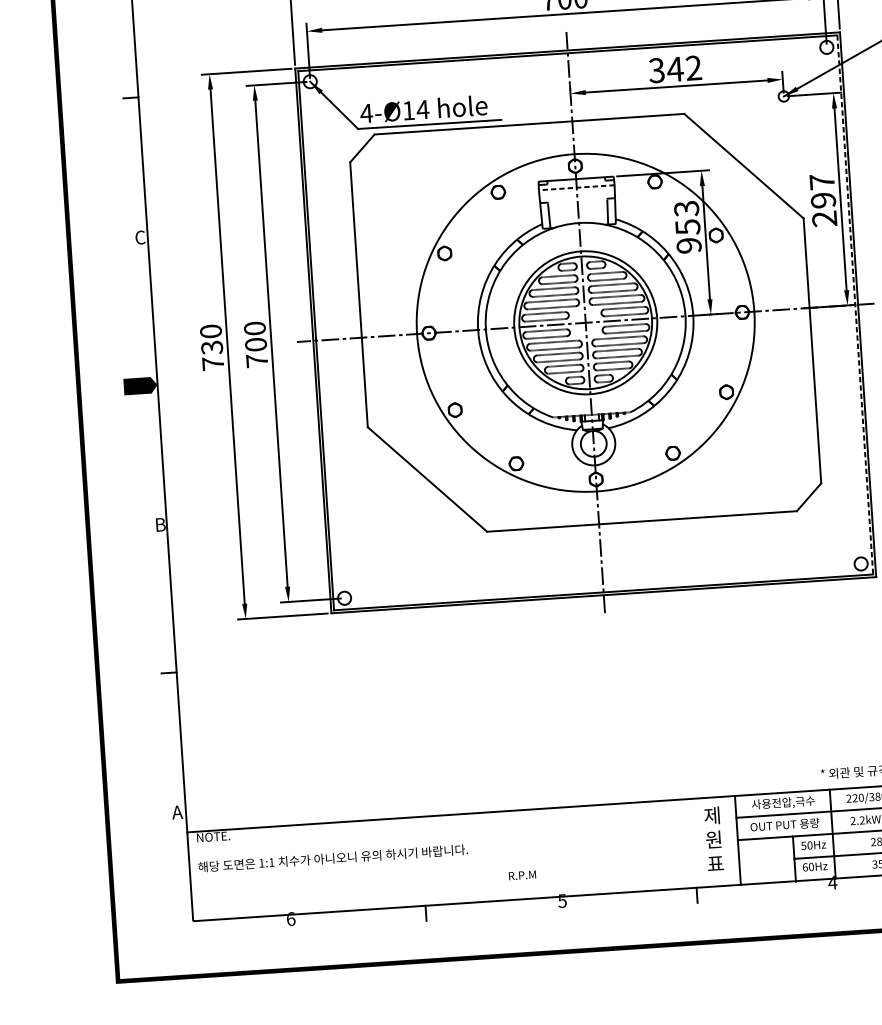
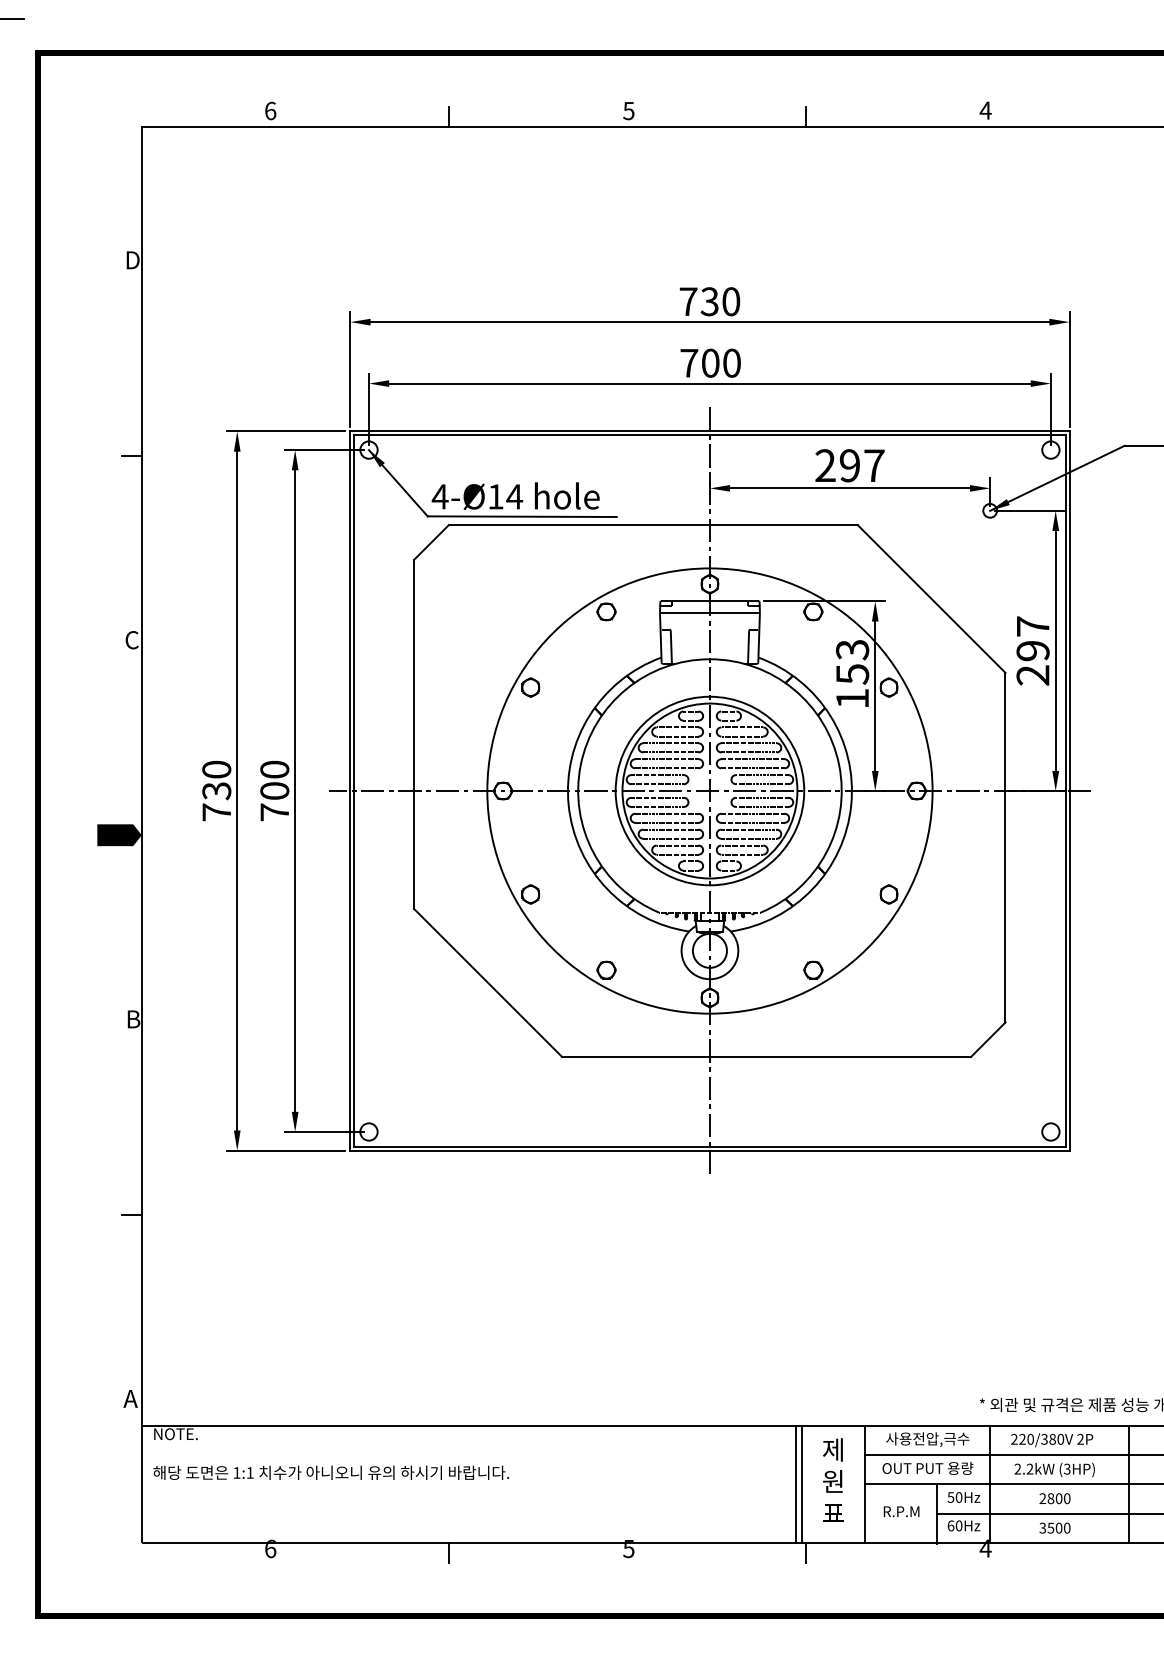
text: (675, 69) -> (849, 465), 342 -> 297
line: (576, 187) -> (709, 612), dashed -> solid
text: (689, 245) -> (852, 698), 953 -> 153
line: (855, 305) -> (1065, 791), dashed -> solid
line: (685, 843) -> (795, 1484), added
line: (690, 843) -> (802, 1484), added
text: (522, 875) -> (901, 1511), moved

